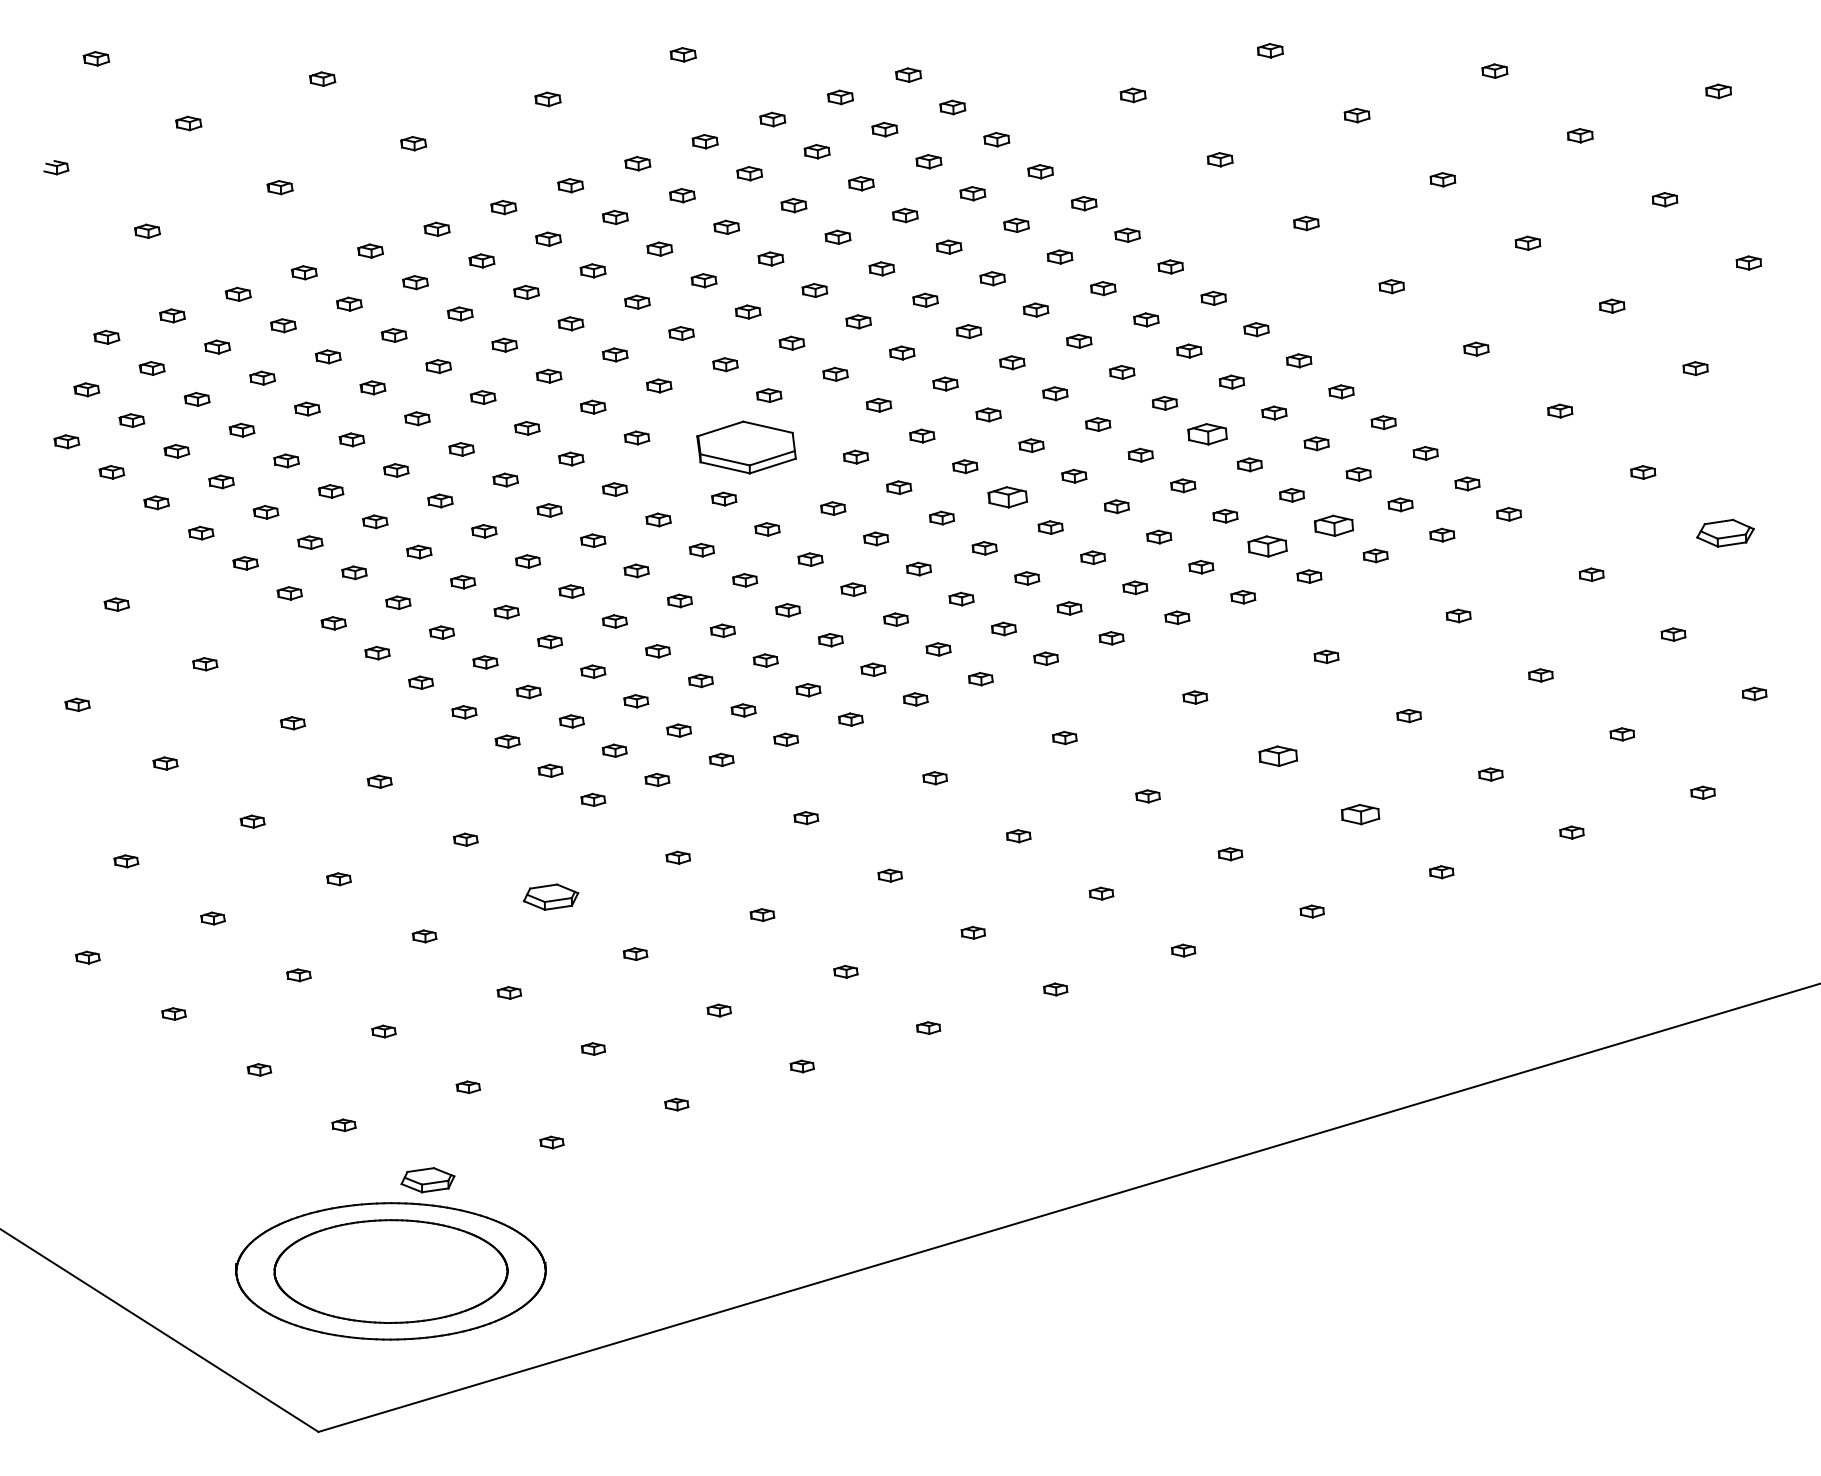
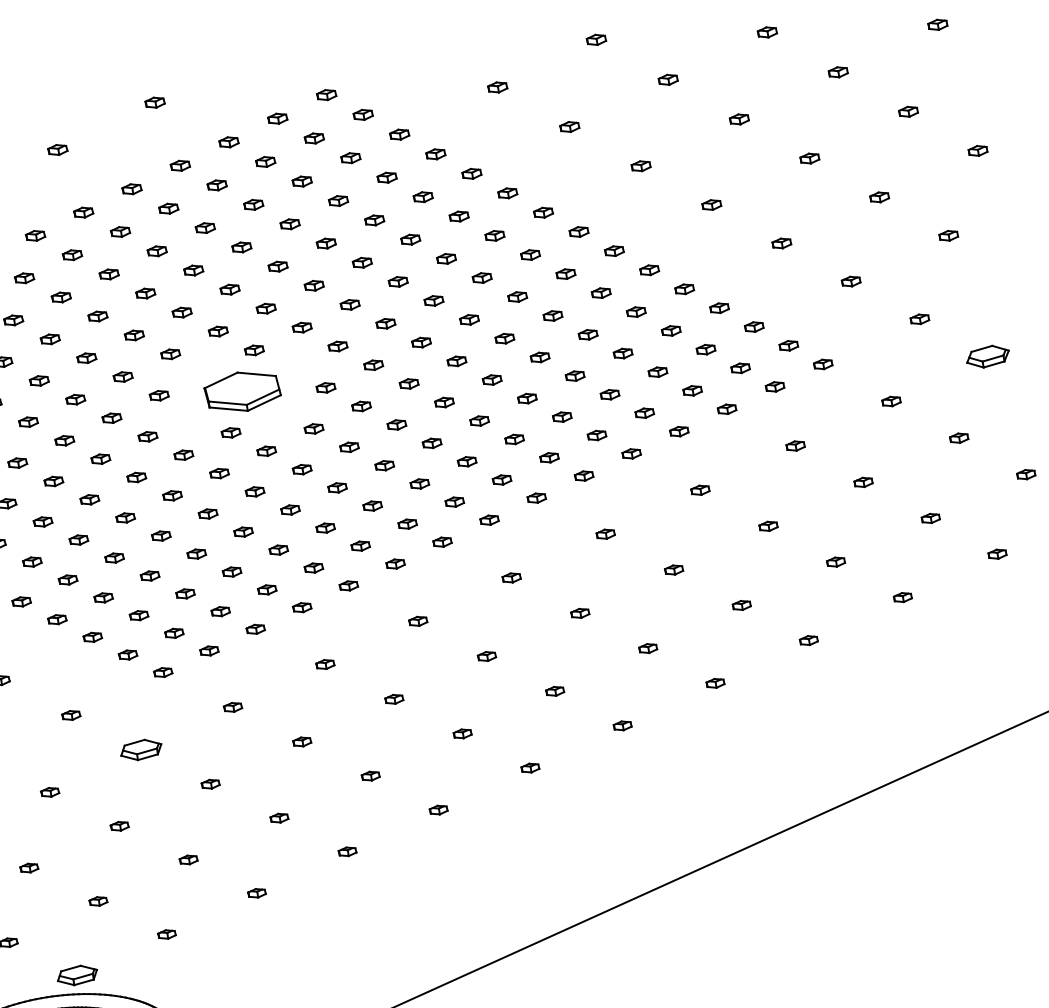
part: (1207, 433) -> (588, 334), size x0.62
part: (1008, 496) -> (444, 401), size x0.62
part: (1333, 525) -> (692, 390), size x0.62
part: (1267, 546) -> (644, 413), size x0.62
part: (1277, 756) -> (673, 570), size x0.62
part: (1359, 814) -> (741, 605), size x0.62

